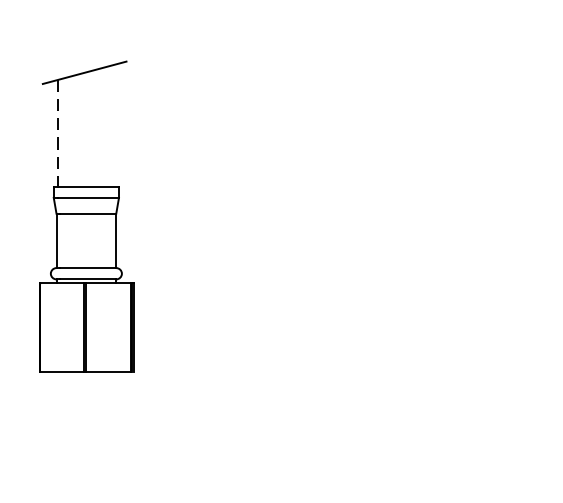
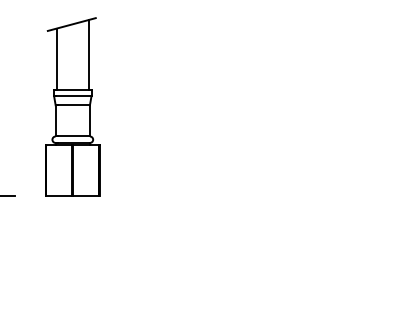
line: (113, 126) -> (88, 55), added
line: (57, 133) -> (56, 59), dashed -> solid

